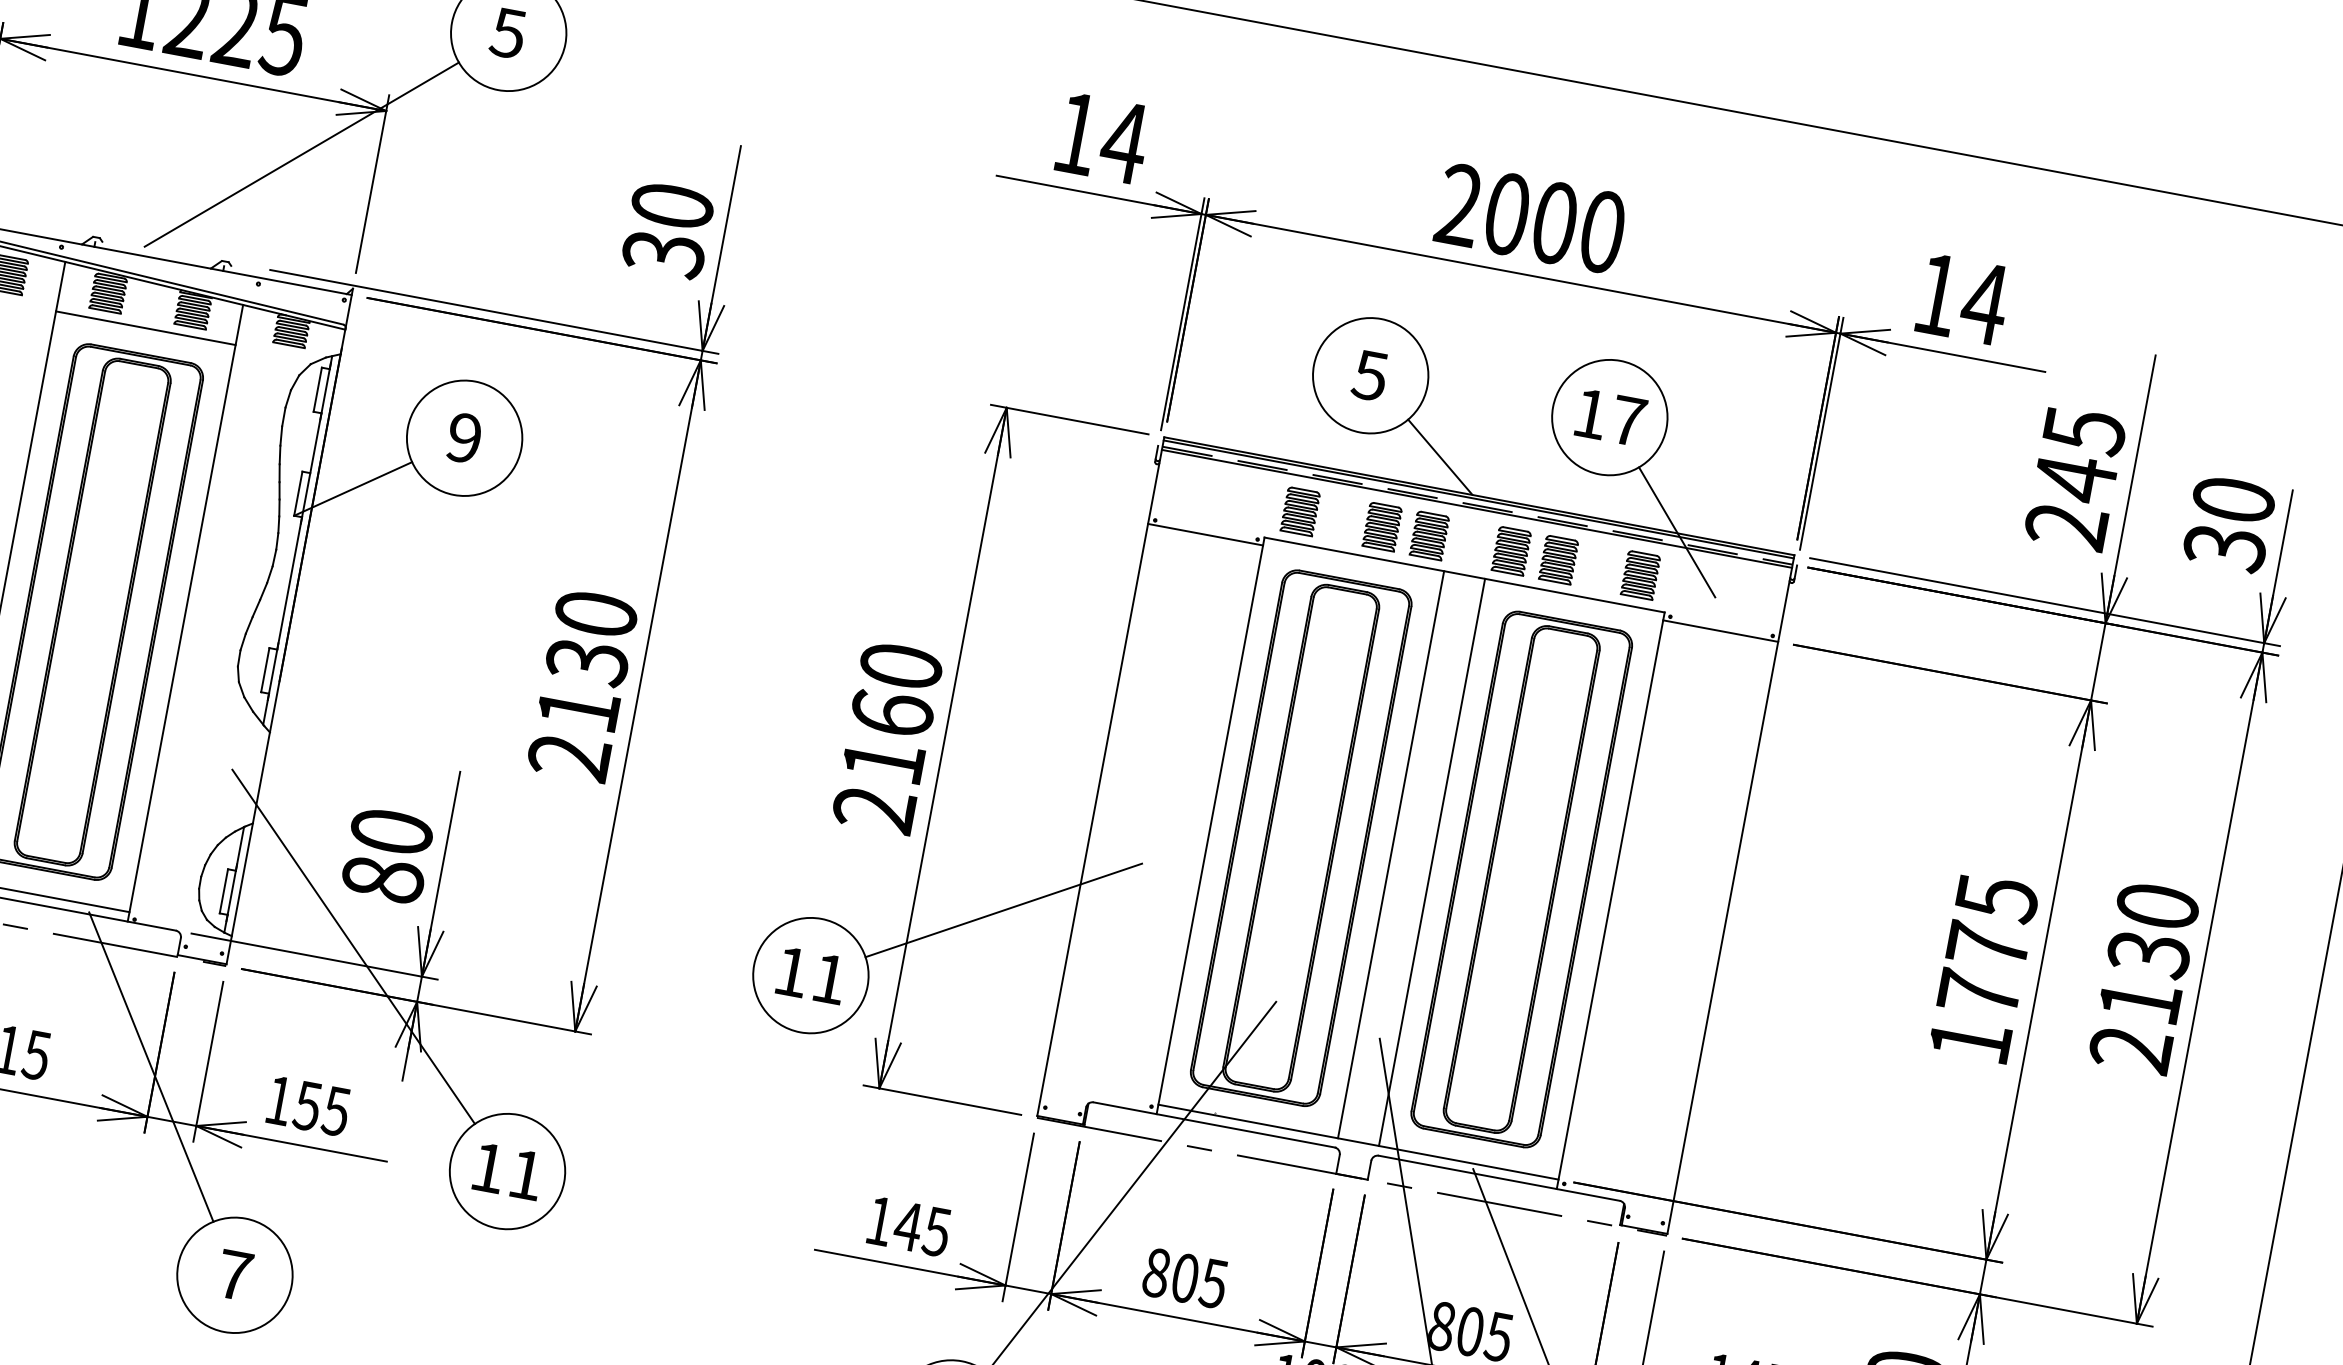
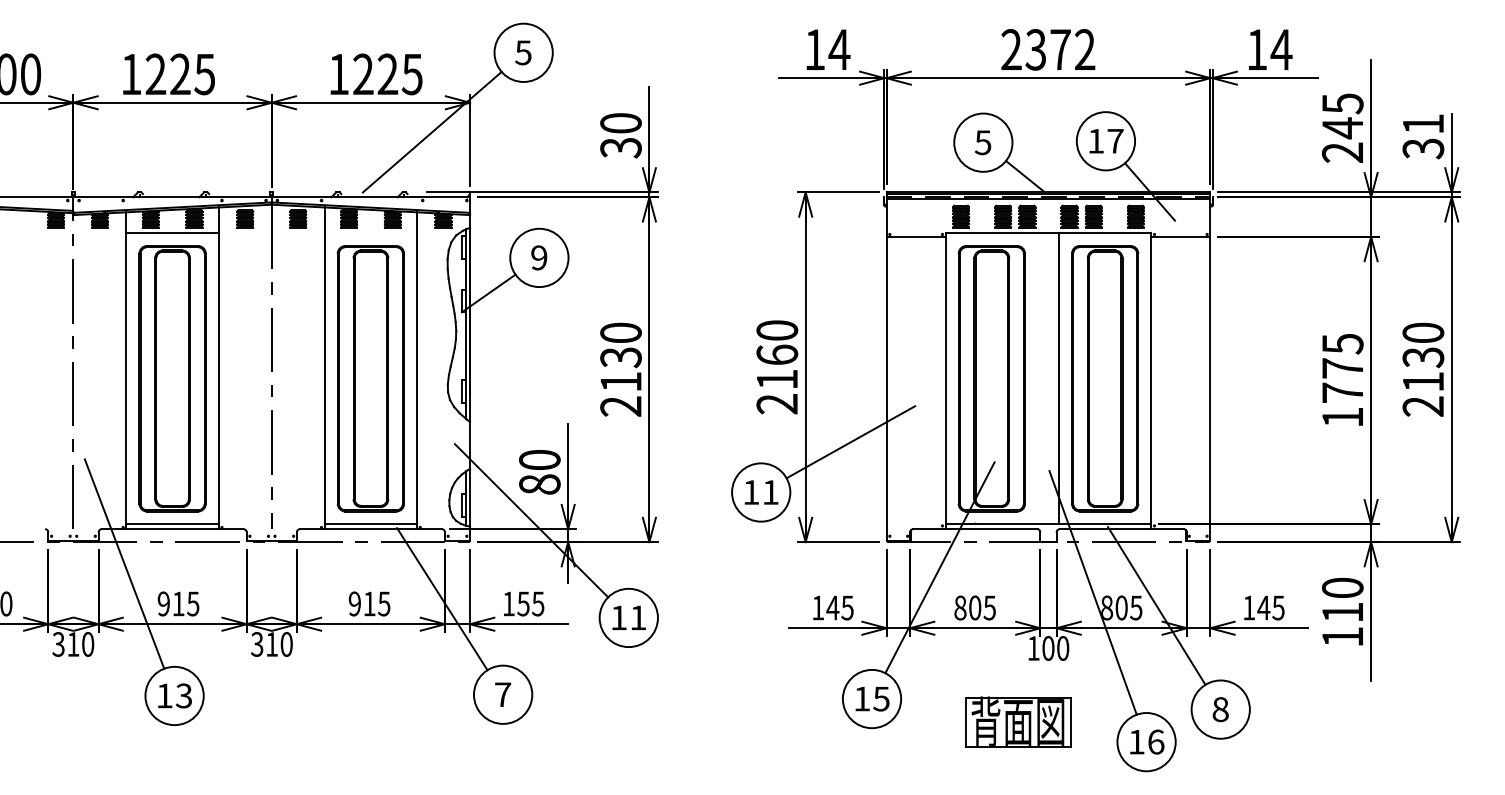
text: (1554, 222) -> (1060, 49), 2000 -> 2372
line: (145, 327) -> (370, 232), removed
text: (2233, 500) -> (1423, 124), 30 -> 31
line: (1390, 854) -> (1037, 378), removed

